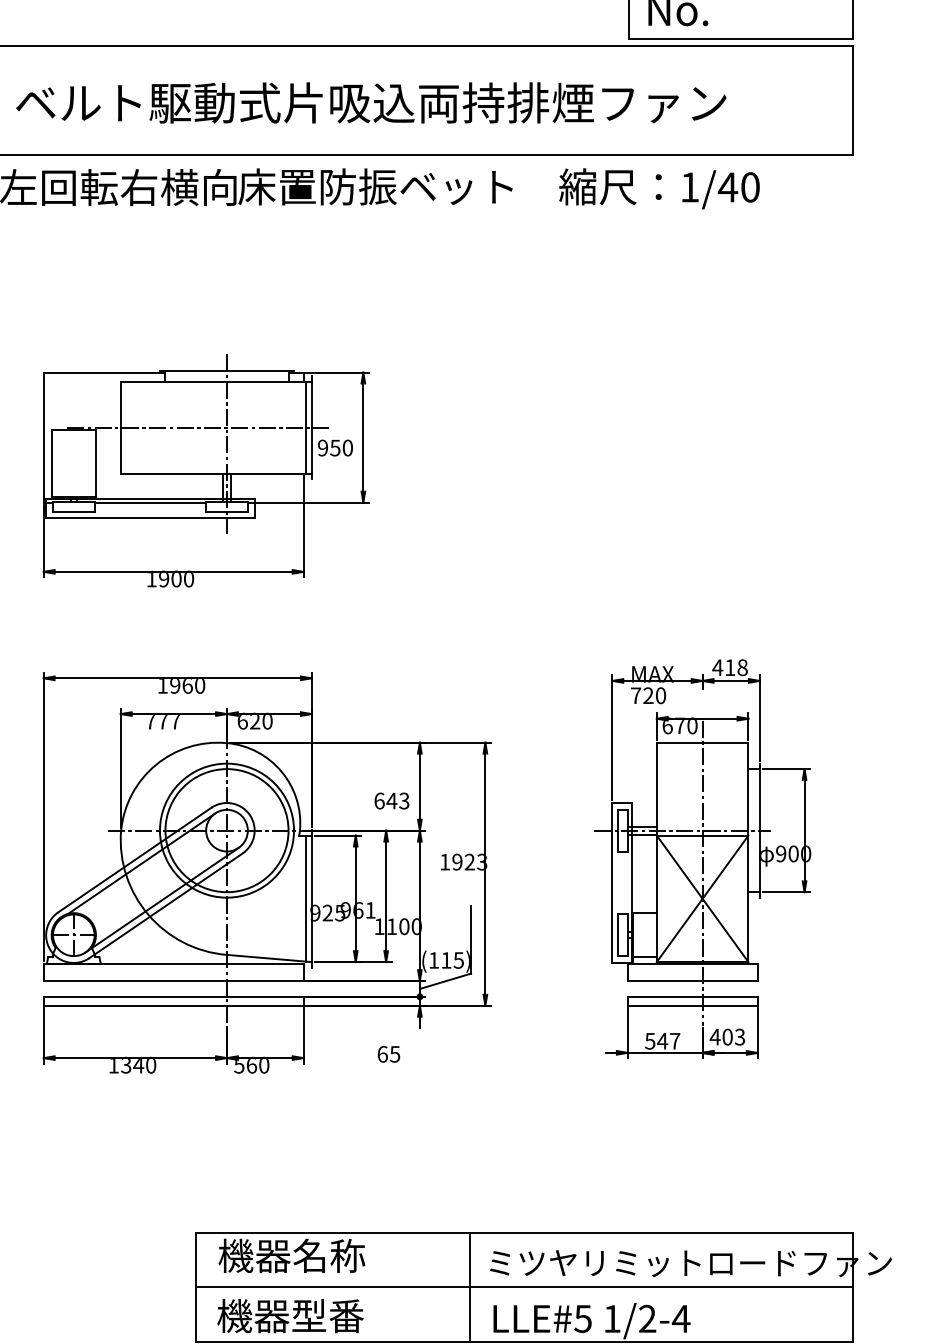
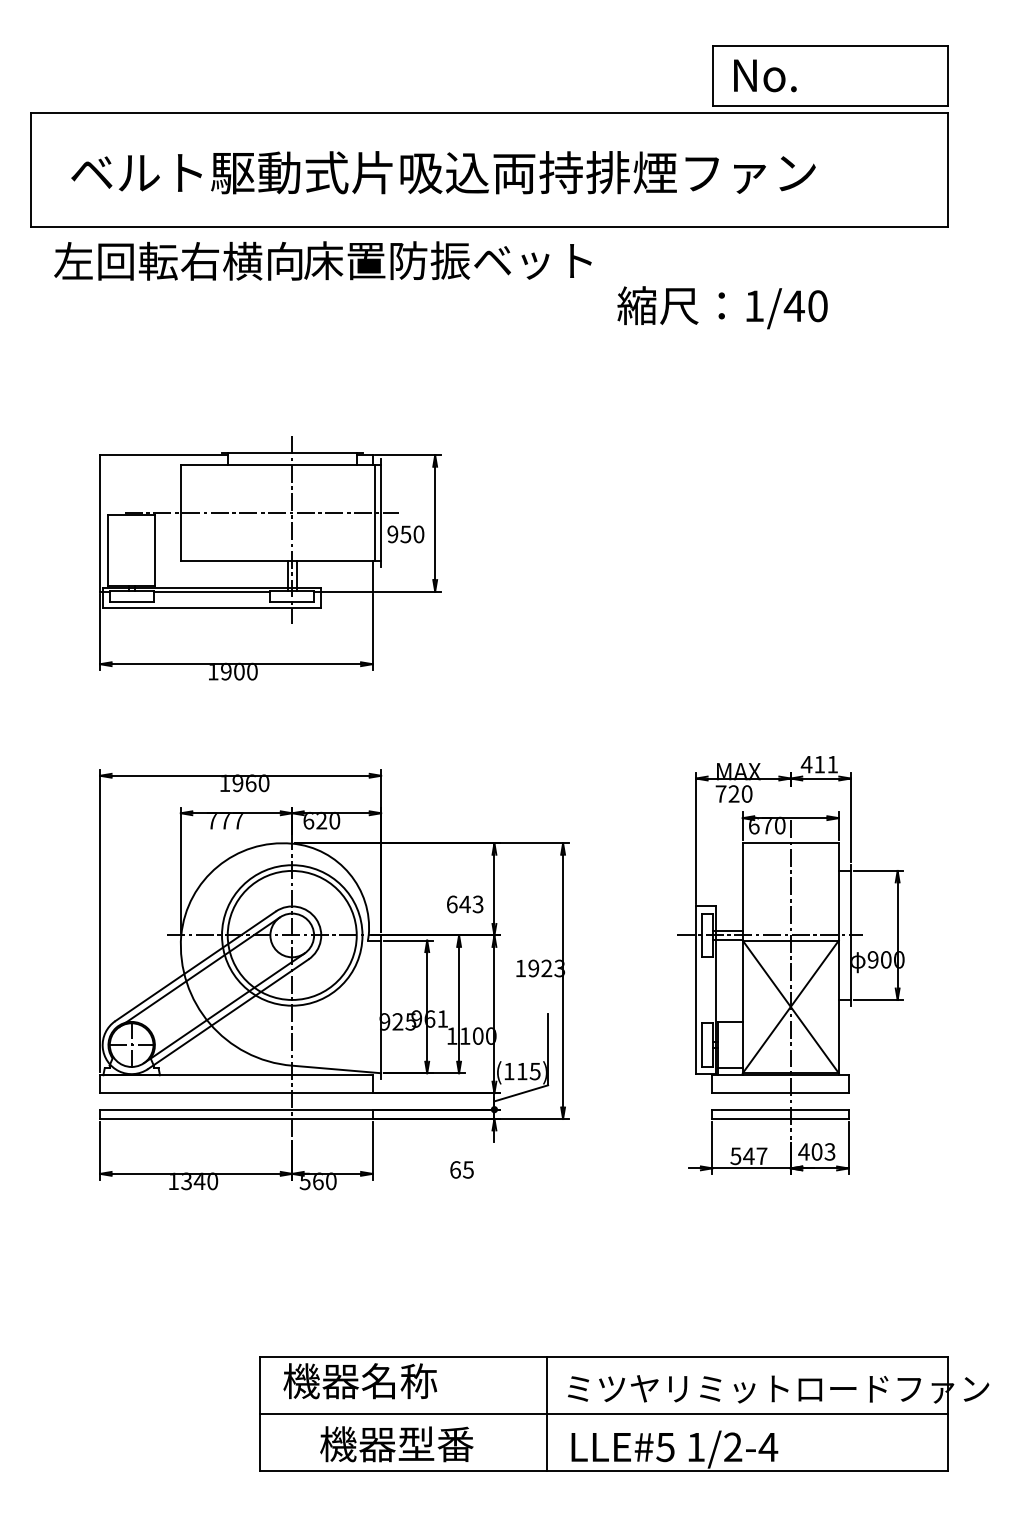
text: (659, 188) -> (722, 307), moved
text: (742, 667) -> (832, 764), 418 -> 411
line: (306, 898) -> (375, 1006), removed
text: (290, 1316) -> (396, 1444), moved

